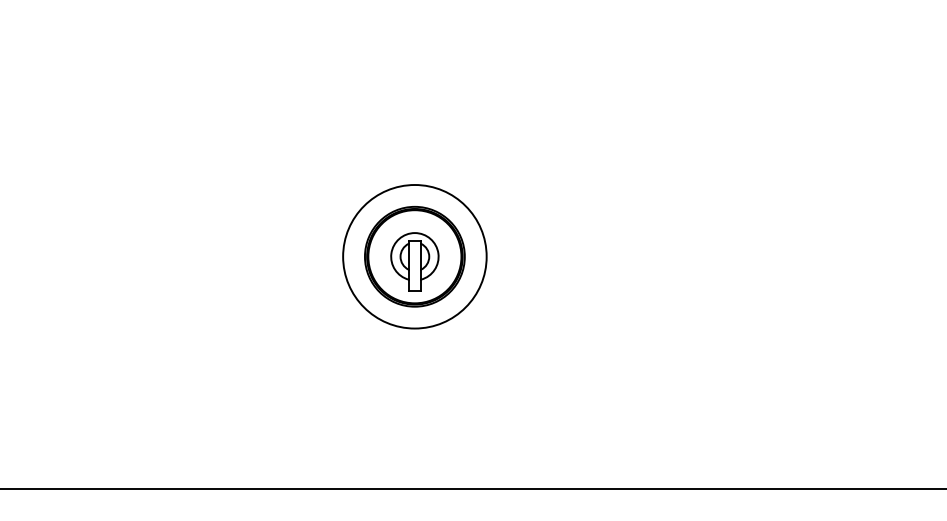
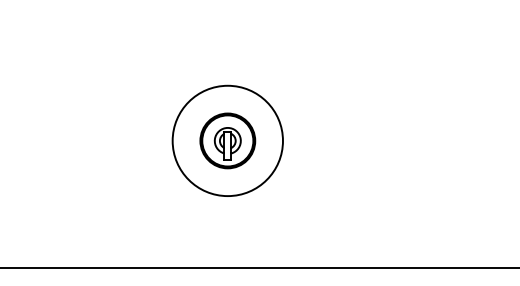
circle: (414, 255) -> (227, 140), size x1.4

